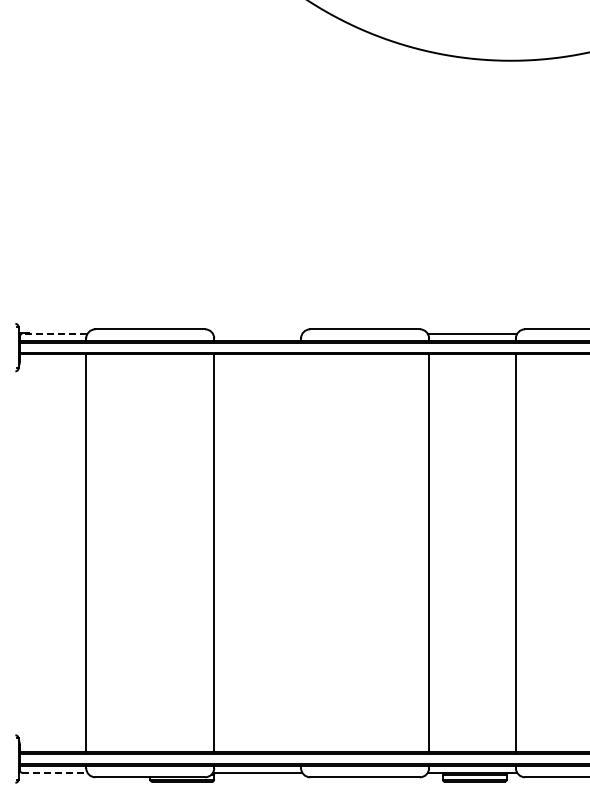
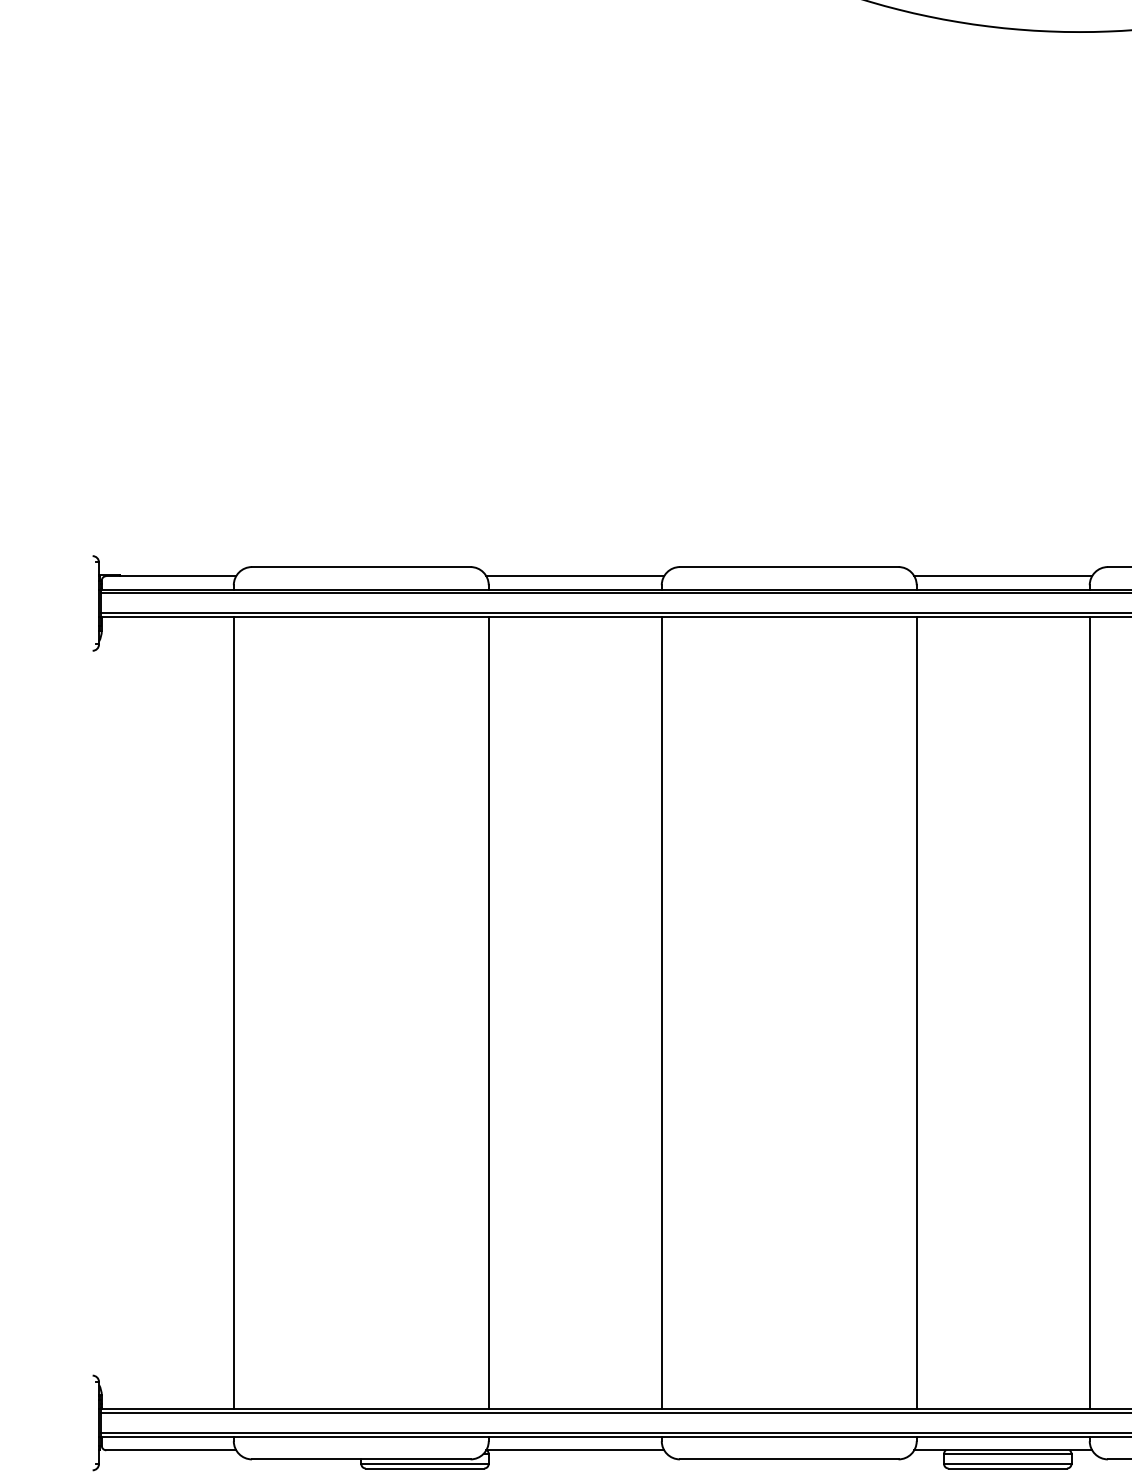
line: (54, 333) -> (170, 575), dashed -> solid
line: (257, 333) -> (574, 575), added
line: (301, 553) -> (662, 1013), added
line: (54, 772) -> (170, 1449), dashed -> solid

